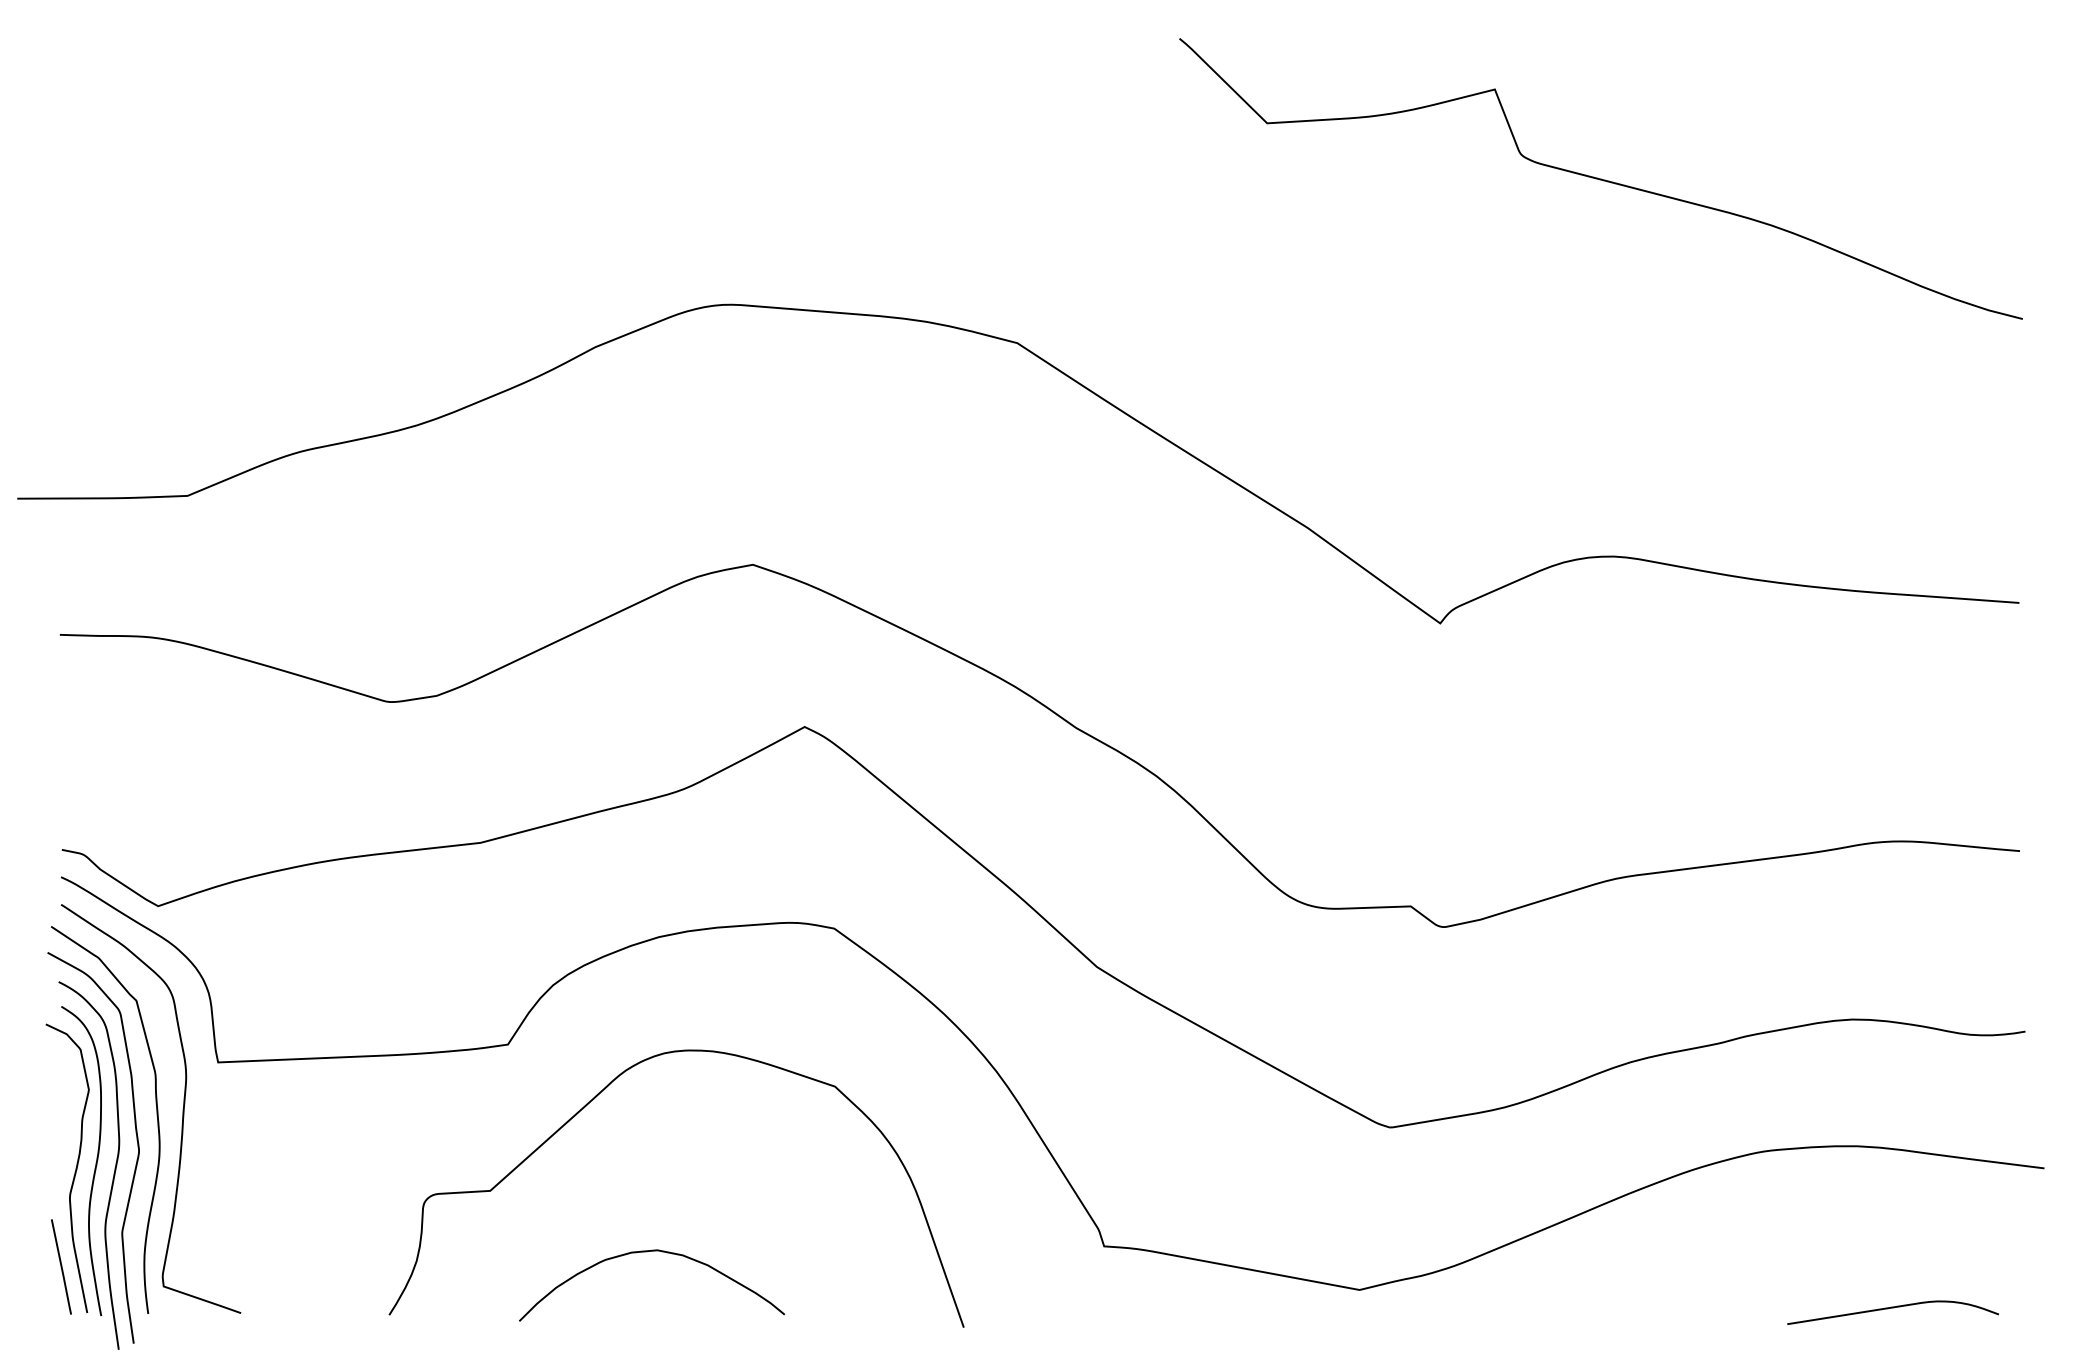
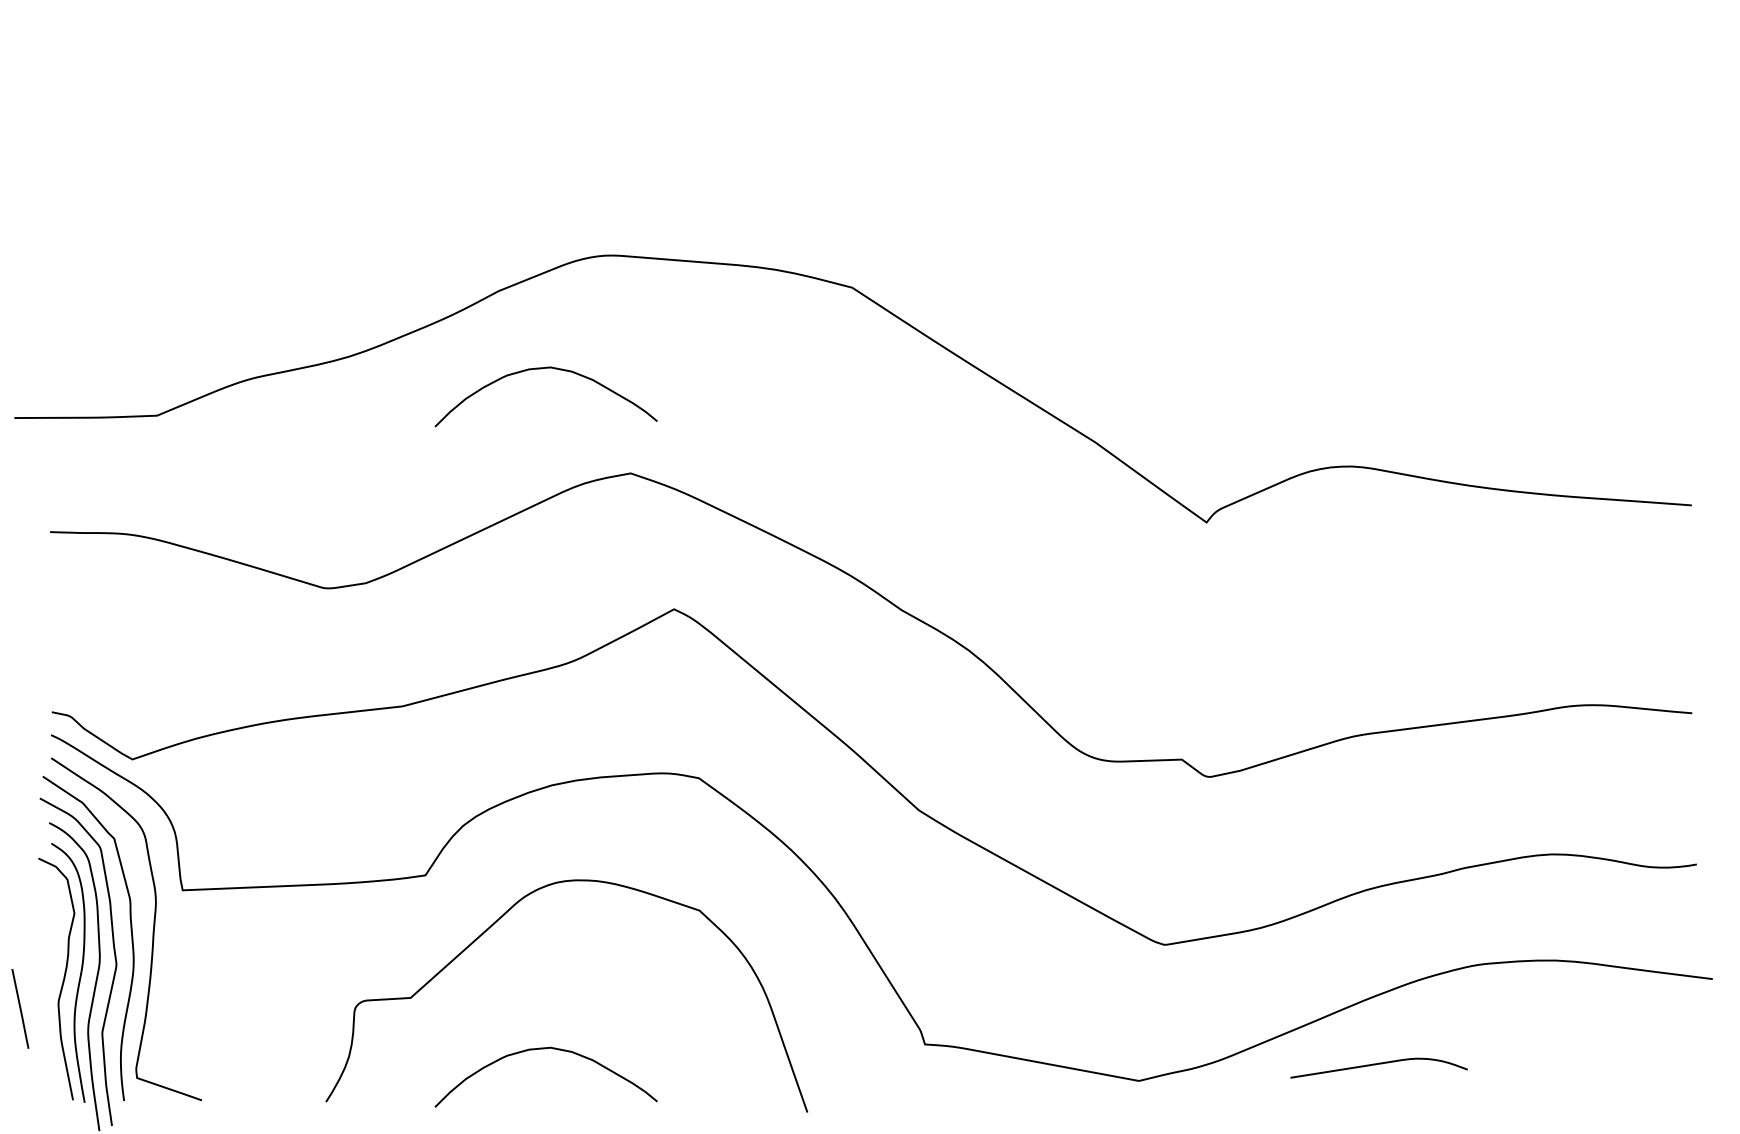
curve: (1600, 178) -> (1340, 149), removed
curve: (647, 440) -> (542, 369), added
line: (61, 1266) -> (20, 1008), moved
curve: (1892, 1308) -> (1378, 1064), moved

